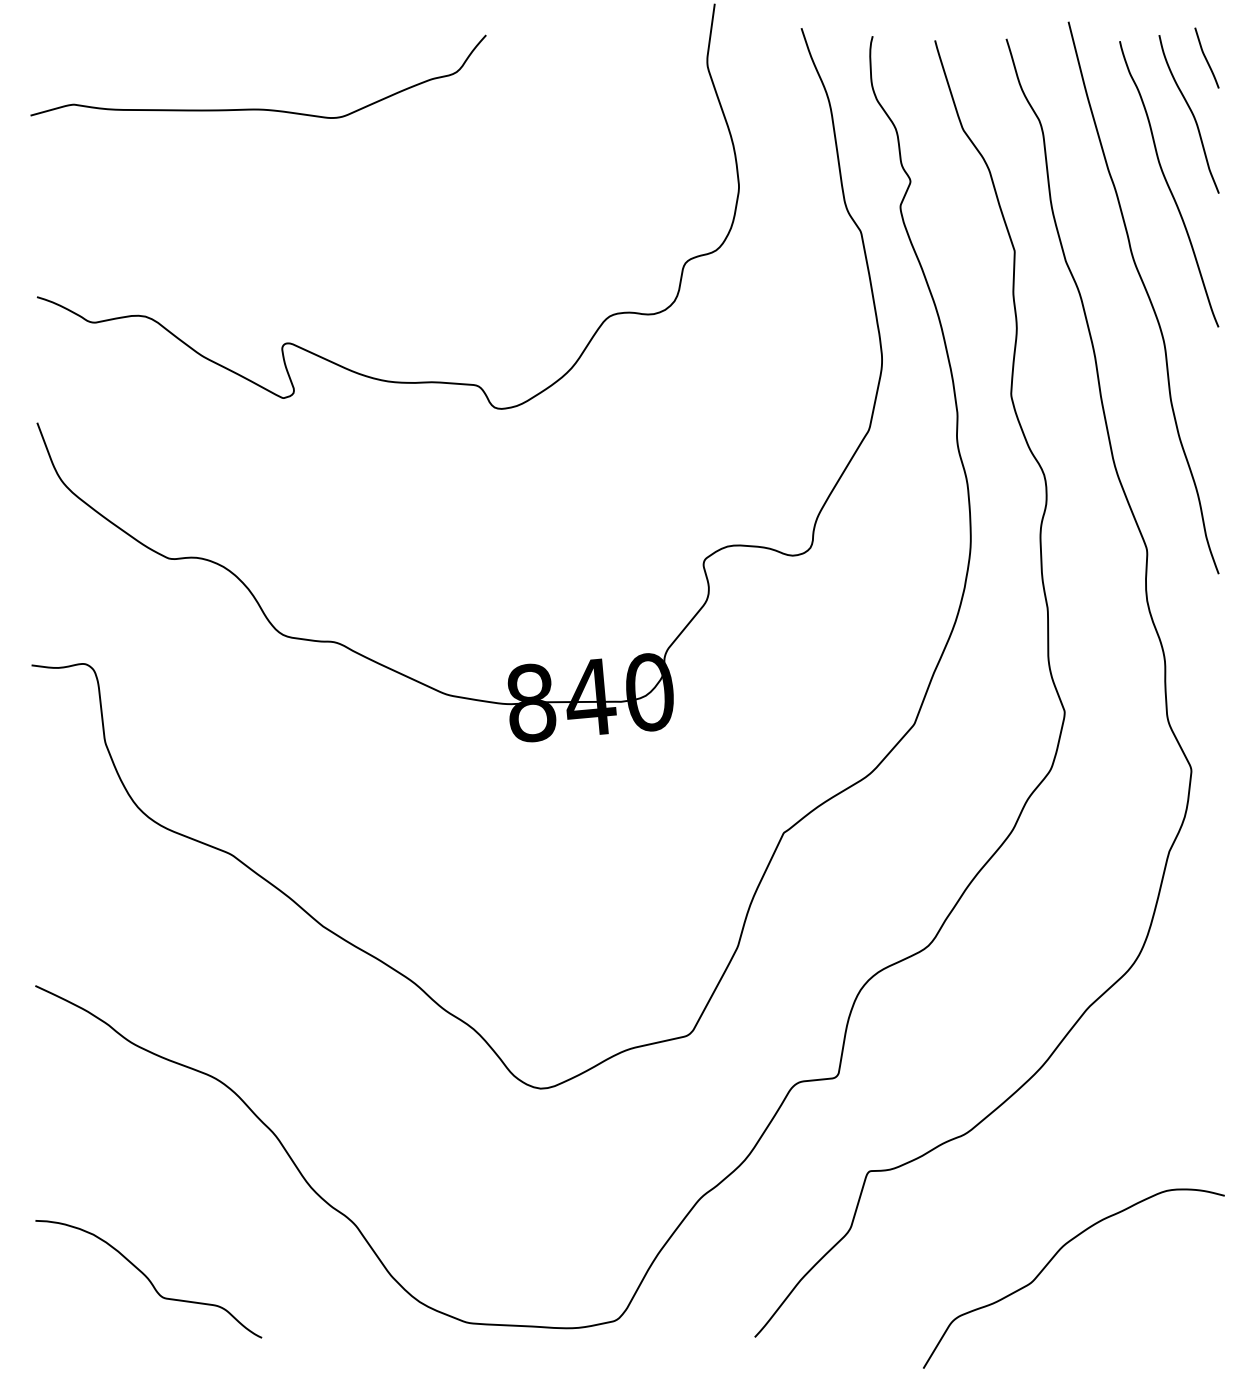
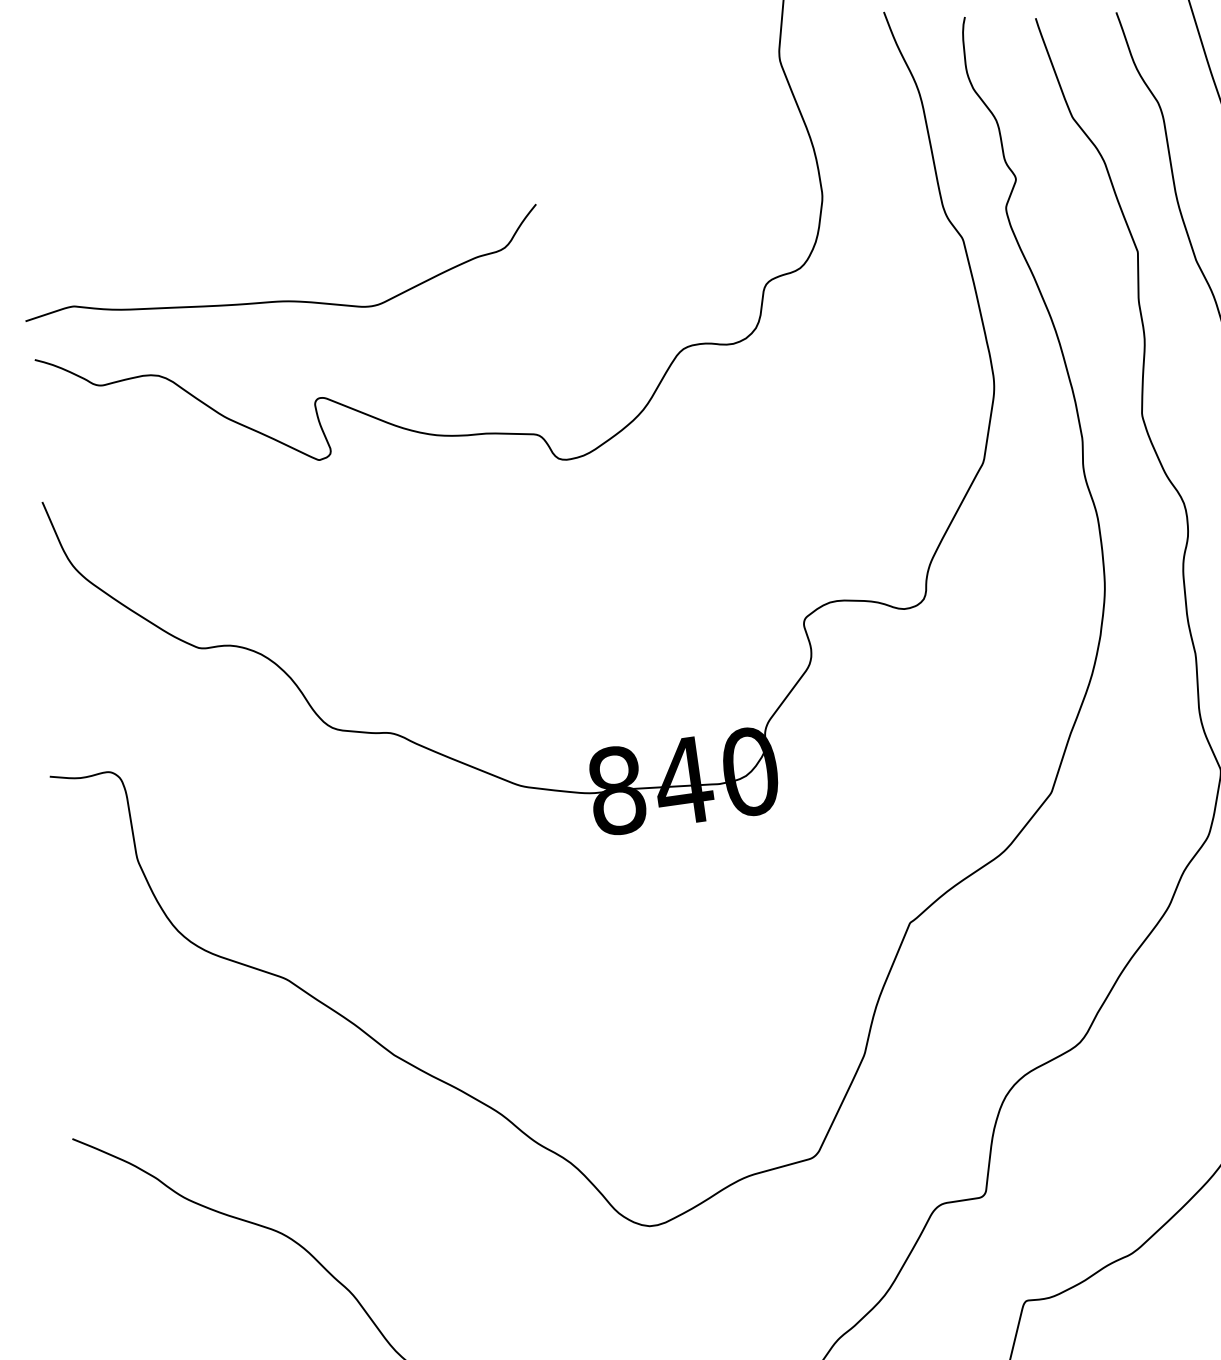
curve: (258, 108) -> (282, 300), moved

